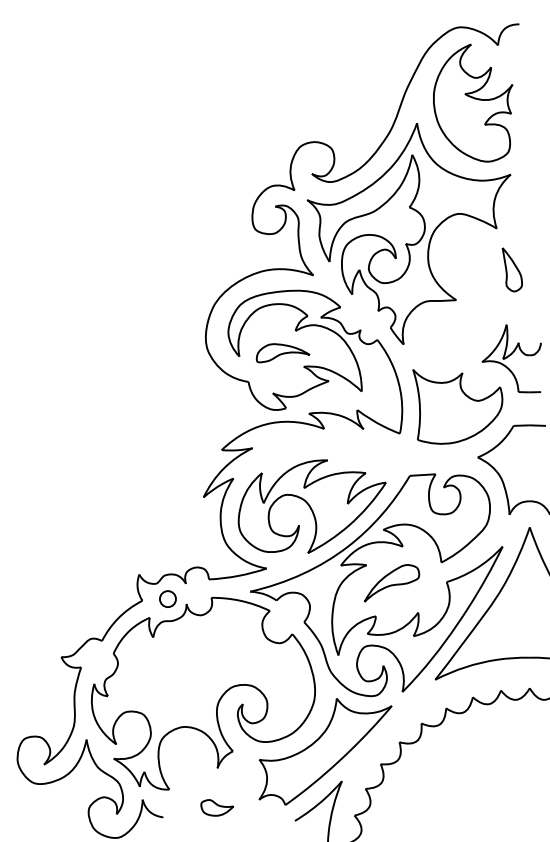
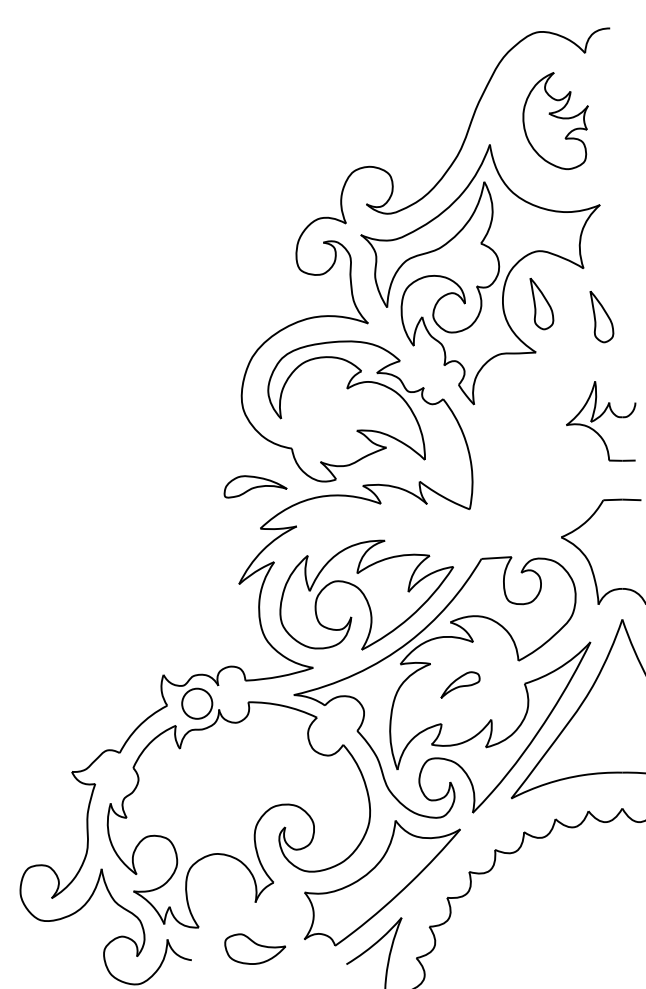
part: (472, 102) -> (555, 120), size x0.7
part: (460, 259) -> (541, 304), added
part: (283, 352) -> (255, 486), moved
part: (457, 406) -> (537, 477), removed
part: (392, 582) -> (460, 684), size x0.6
circle: (167, 598) -> (196, 703), size x1.6
part: (216, 807) -> (254, 948), size x1.6

